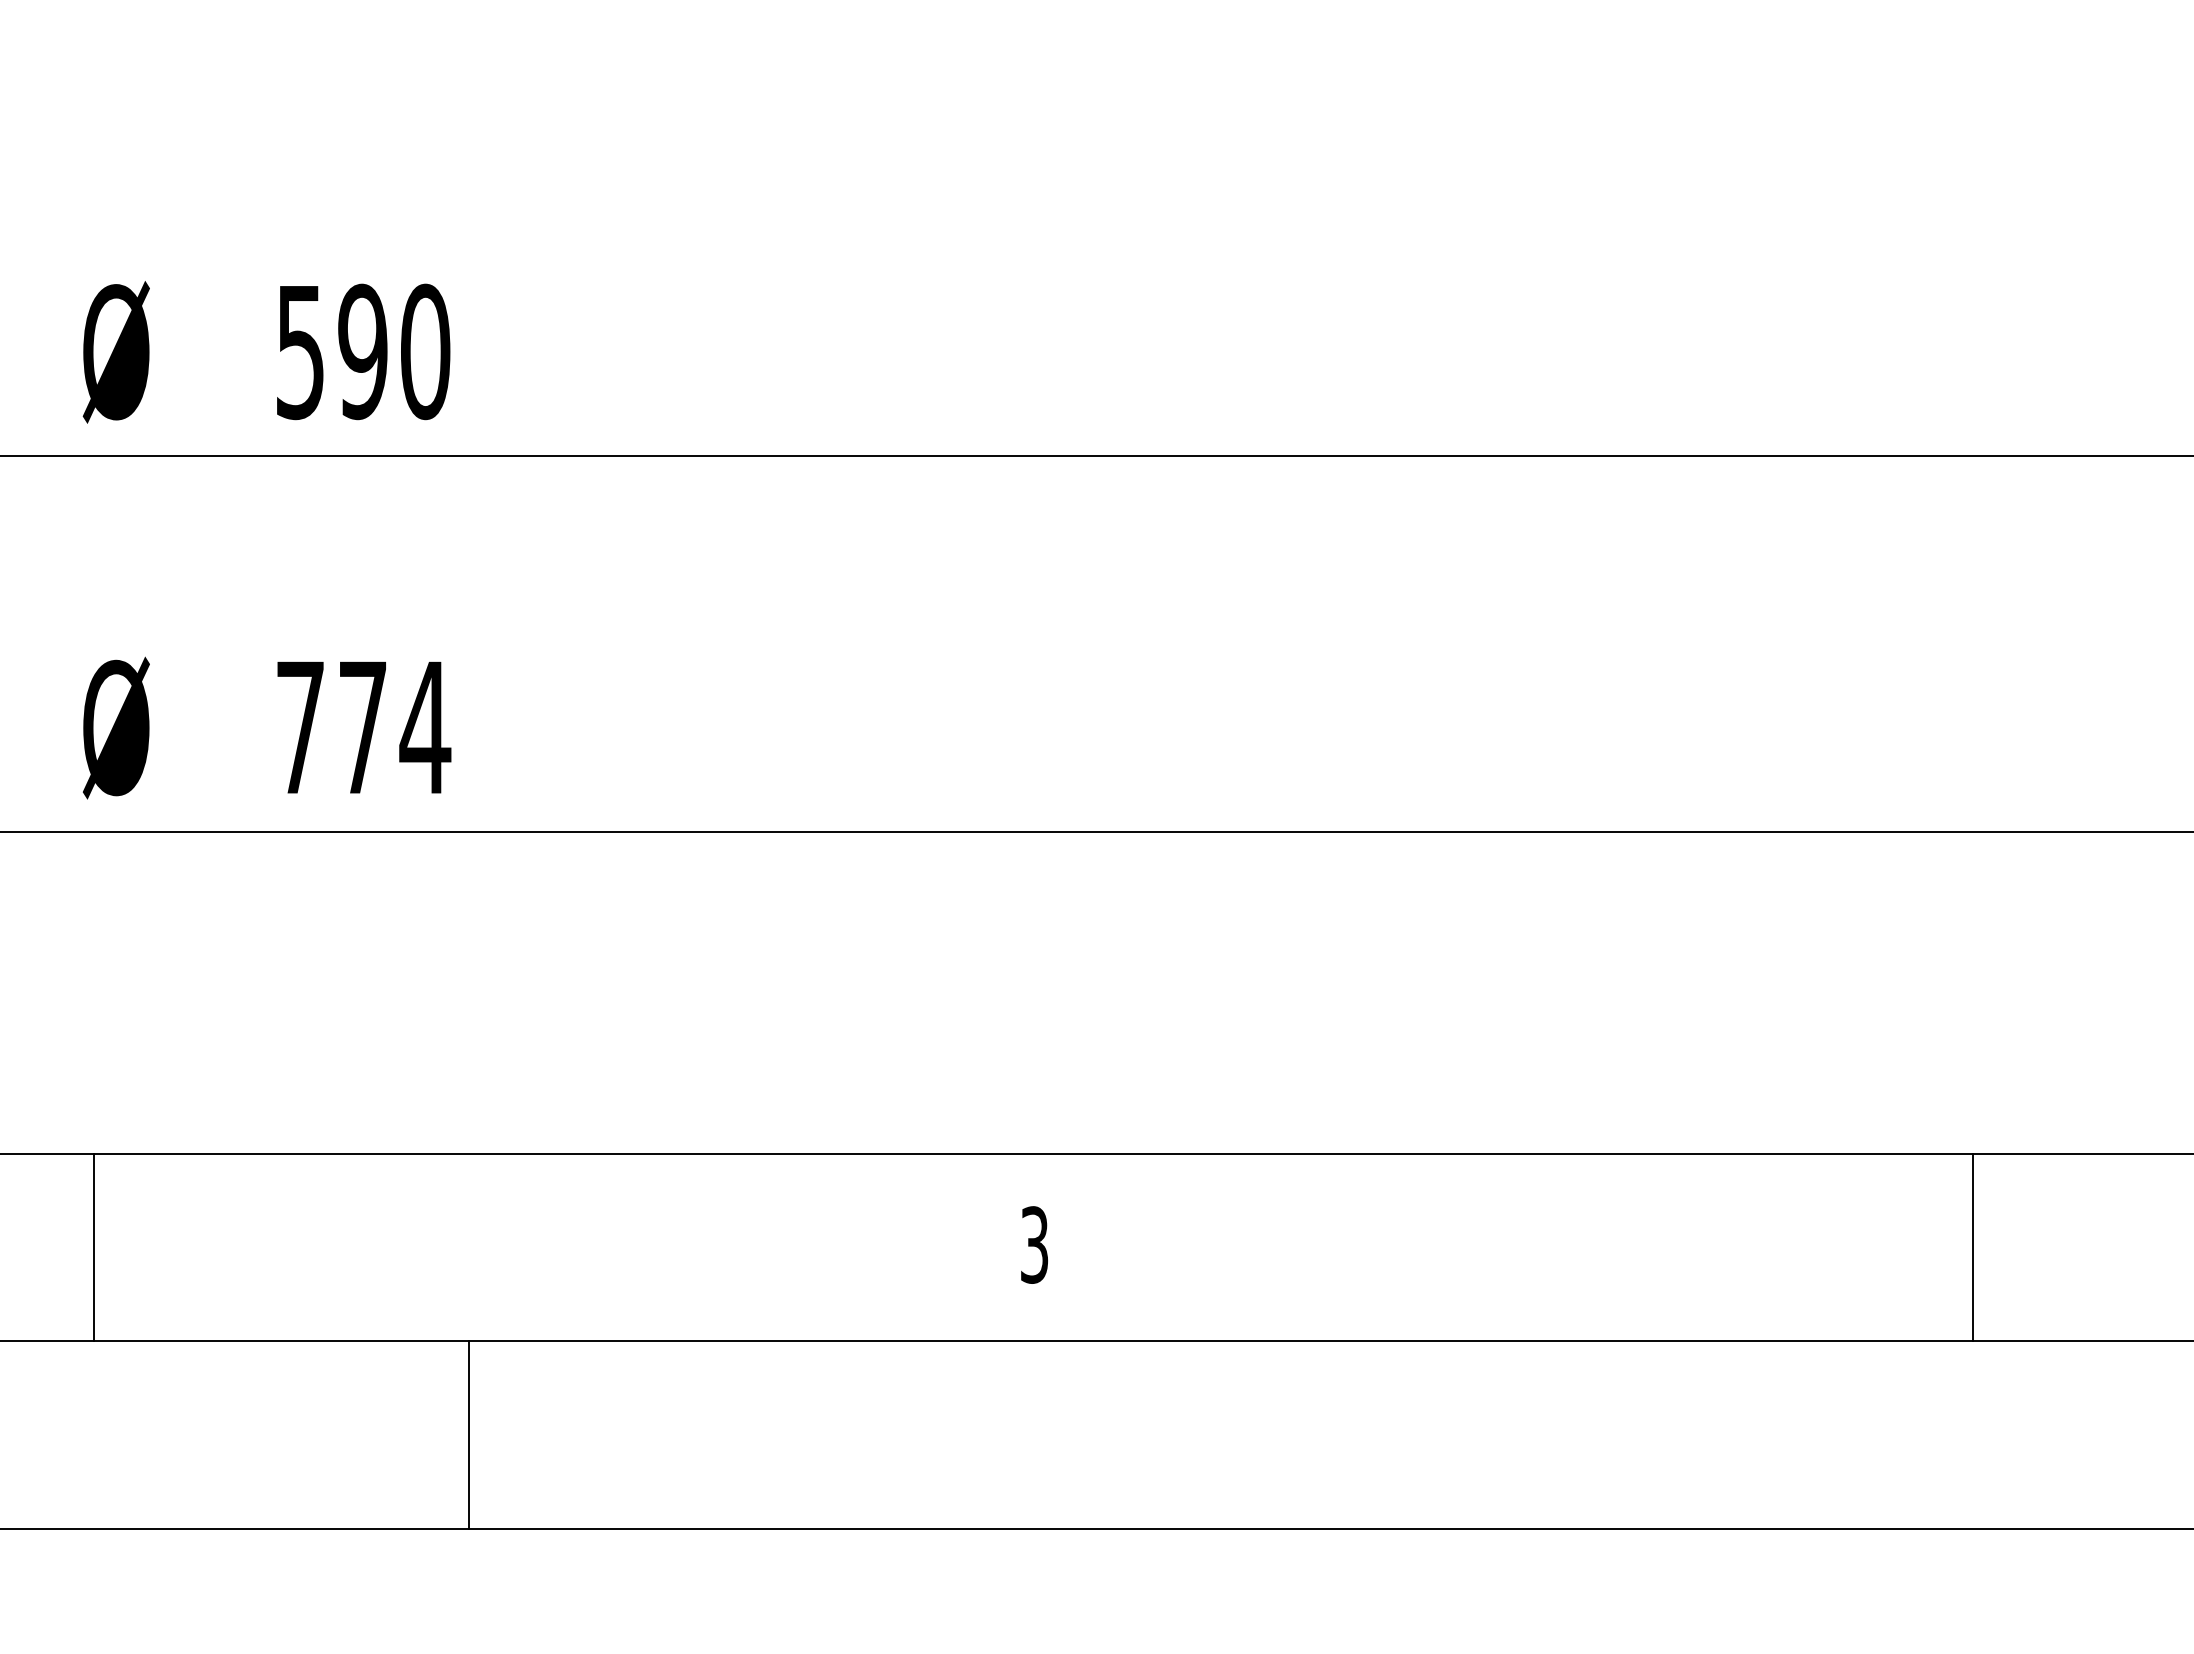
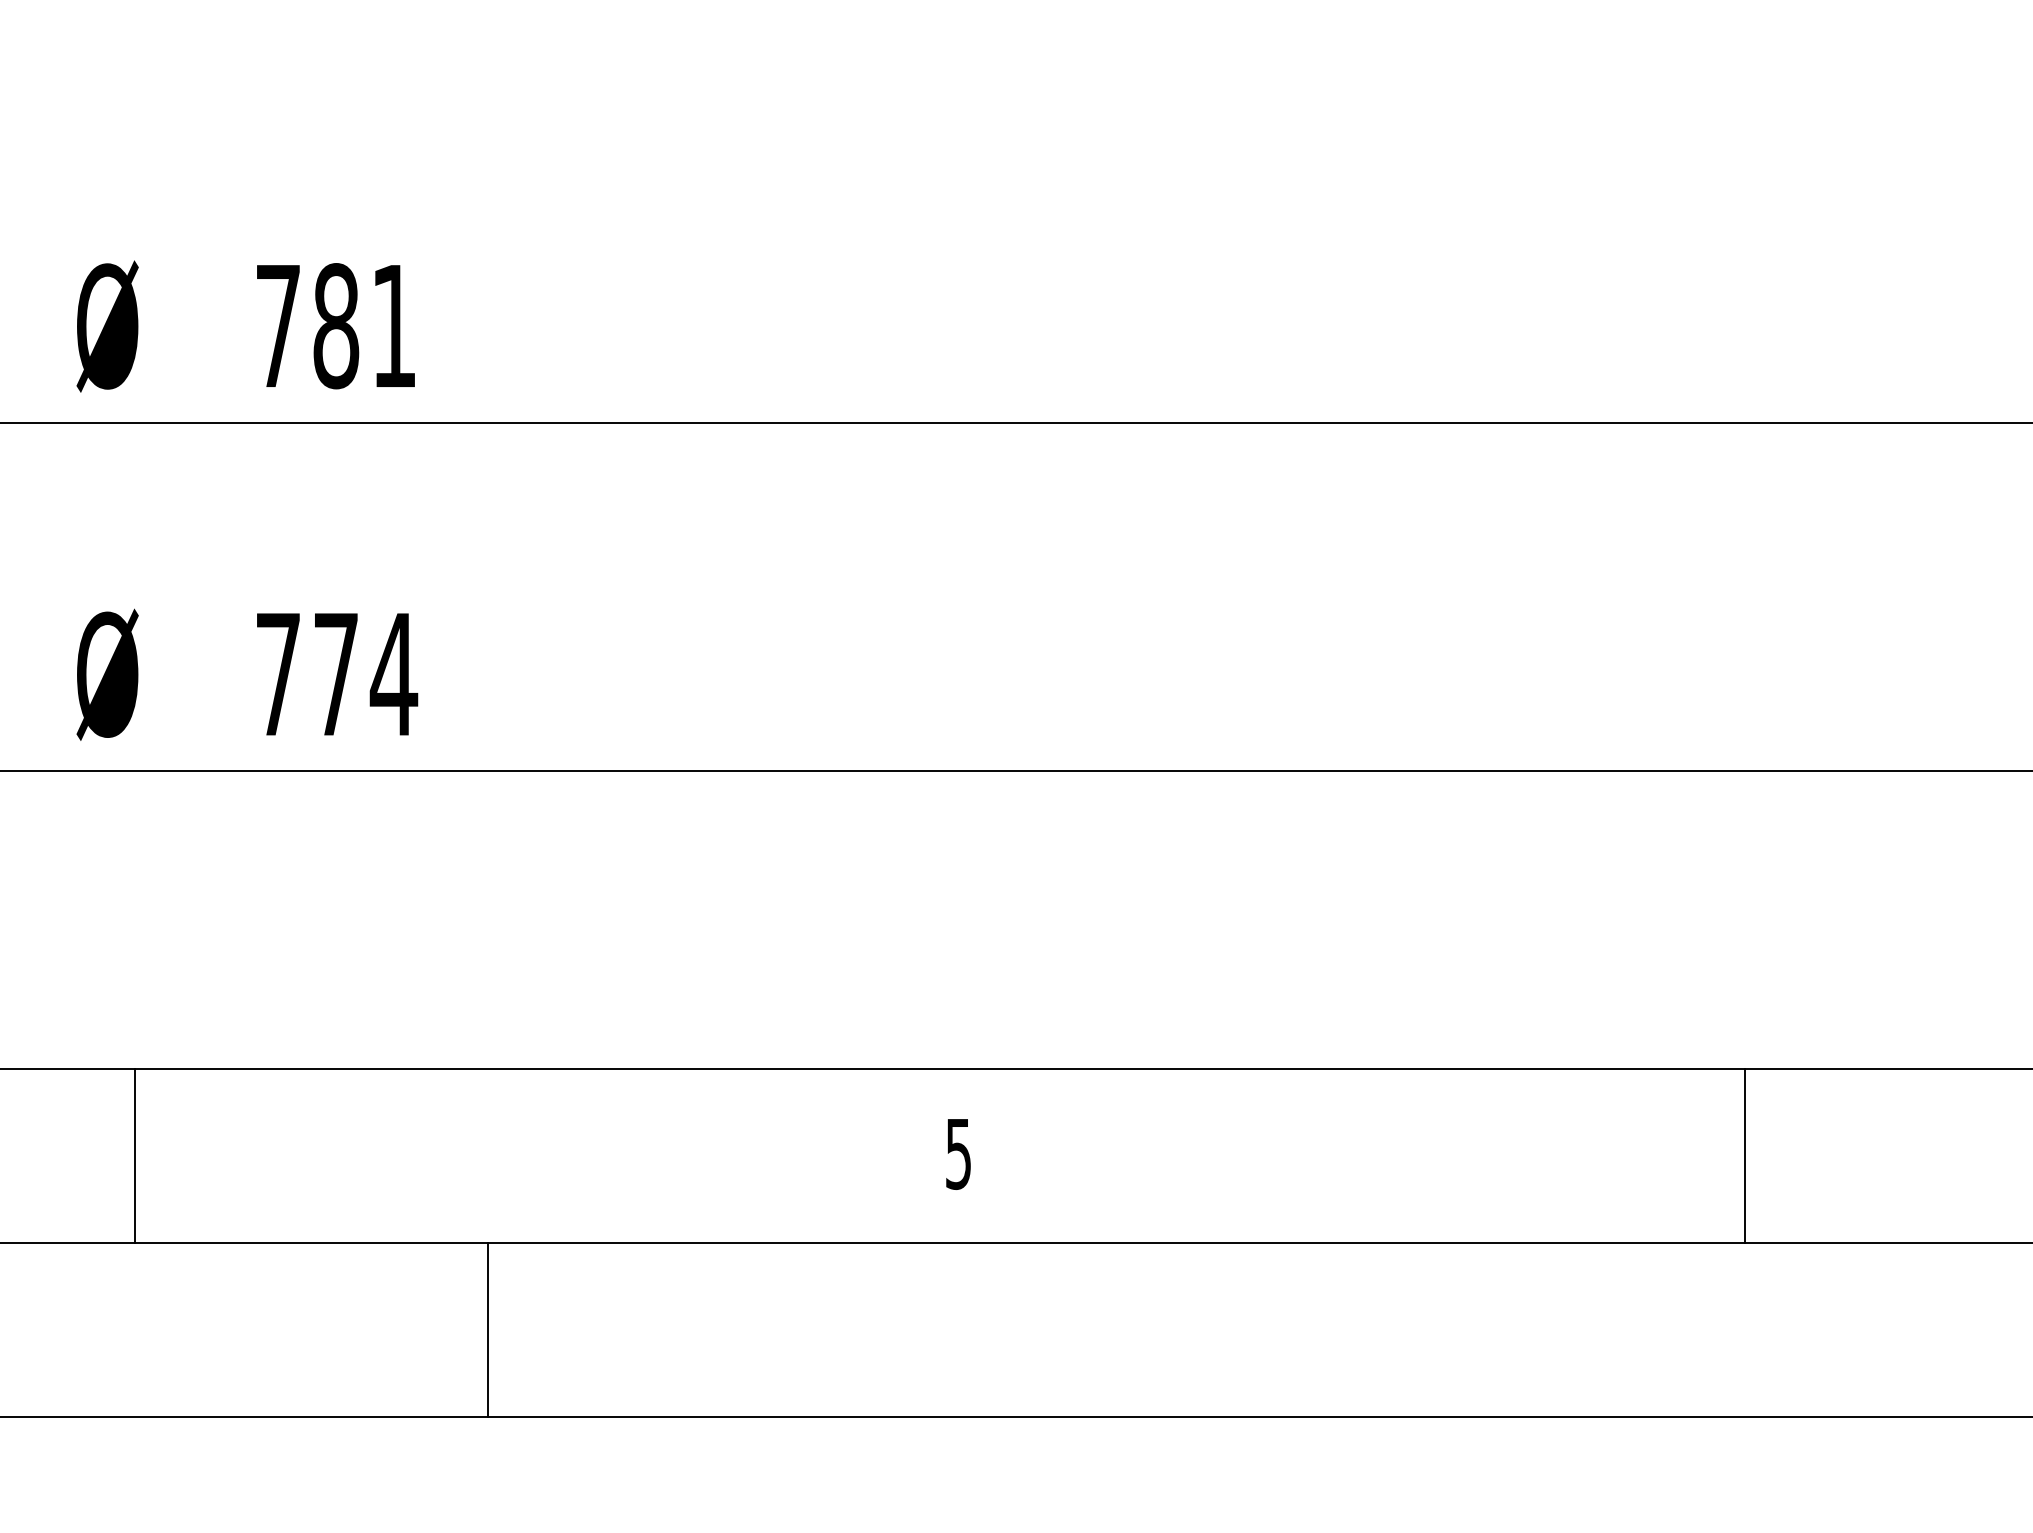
text: (363, 351) -> (336, 325), 590 -> 781
text: (1034, 1244) -> (958, 1153), 3 -> 5
line: (93, 1247) -> (134, 1156), moved
line: (1972, 1247) -> (1745, 1156), moved
line: (469, 1435) -> (487, 1330), moved

